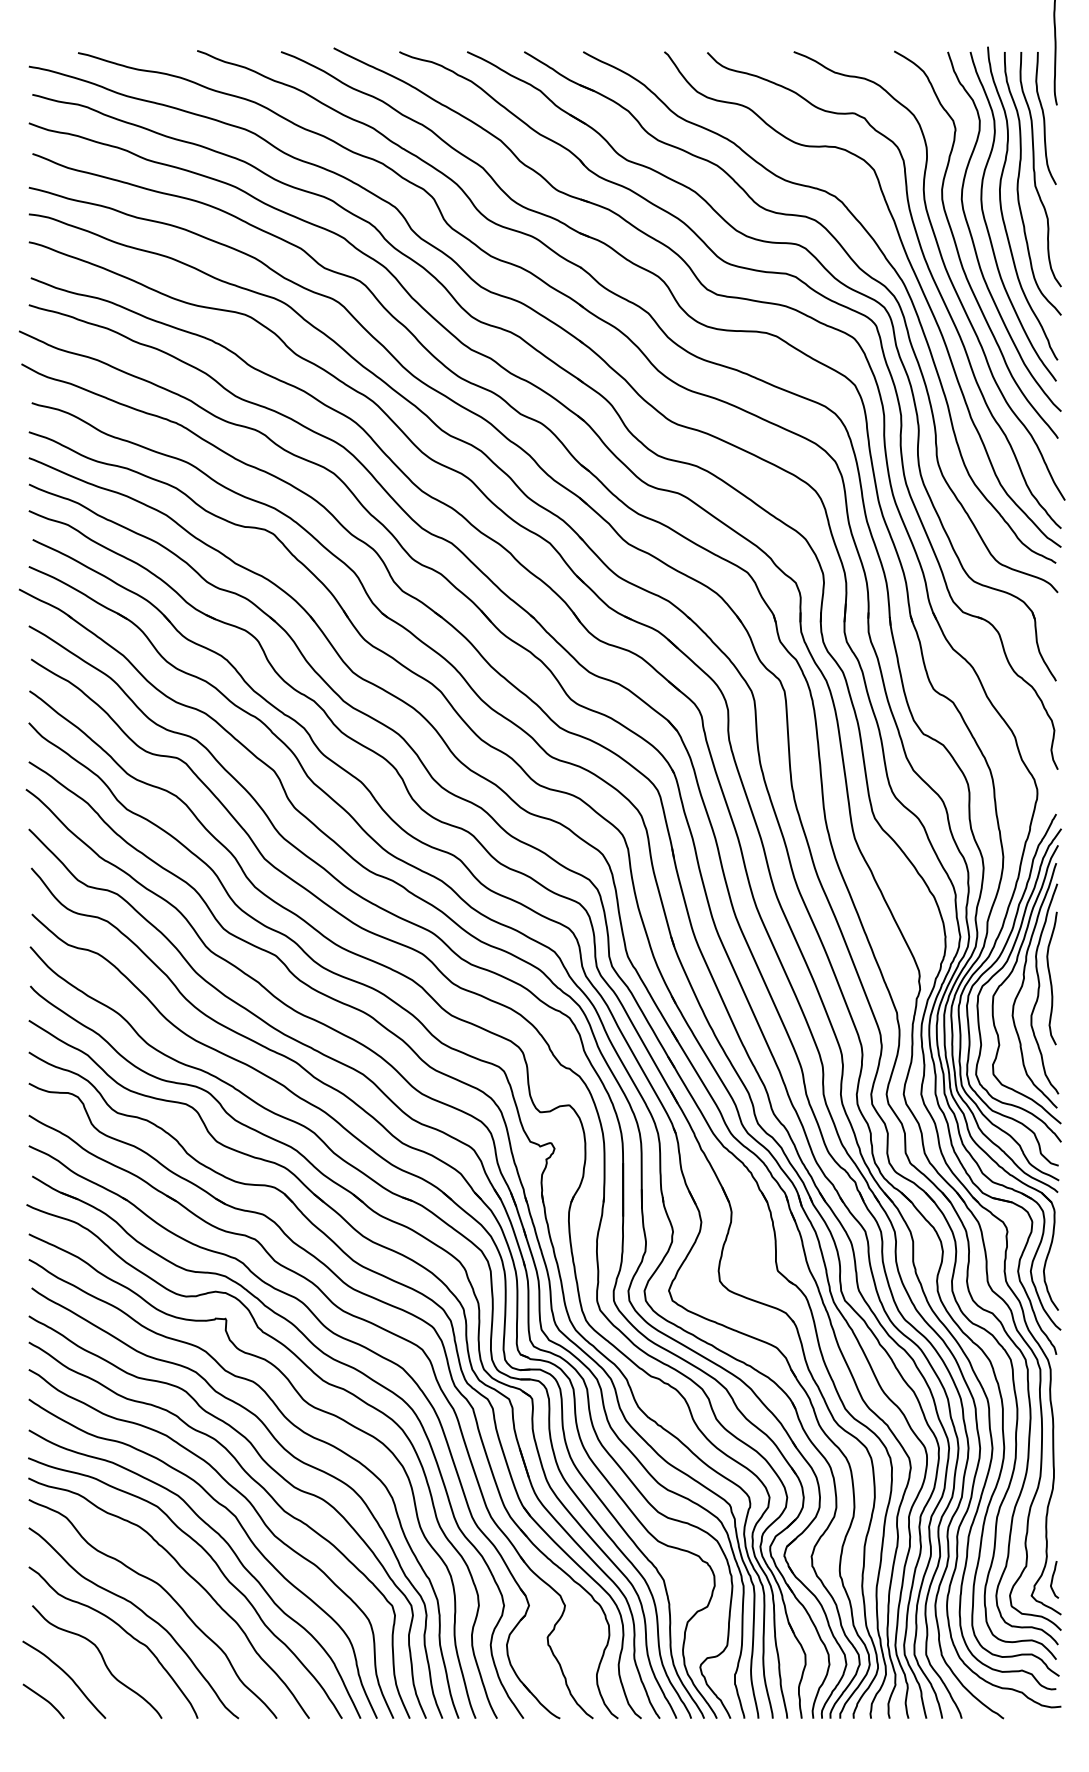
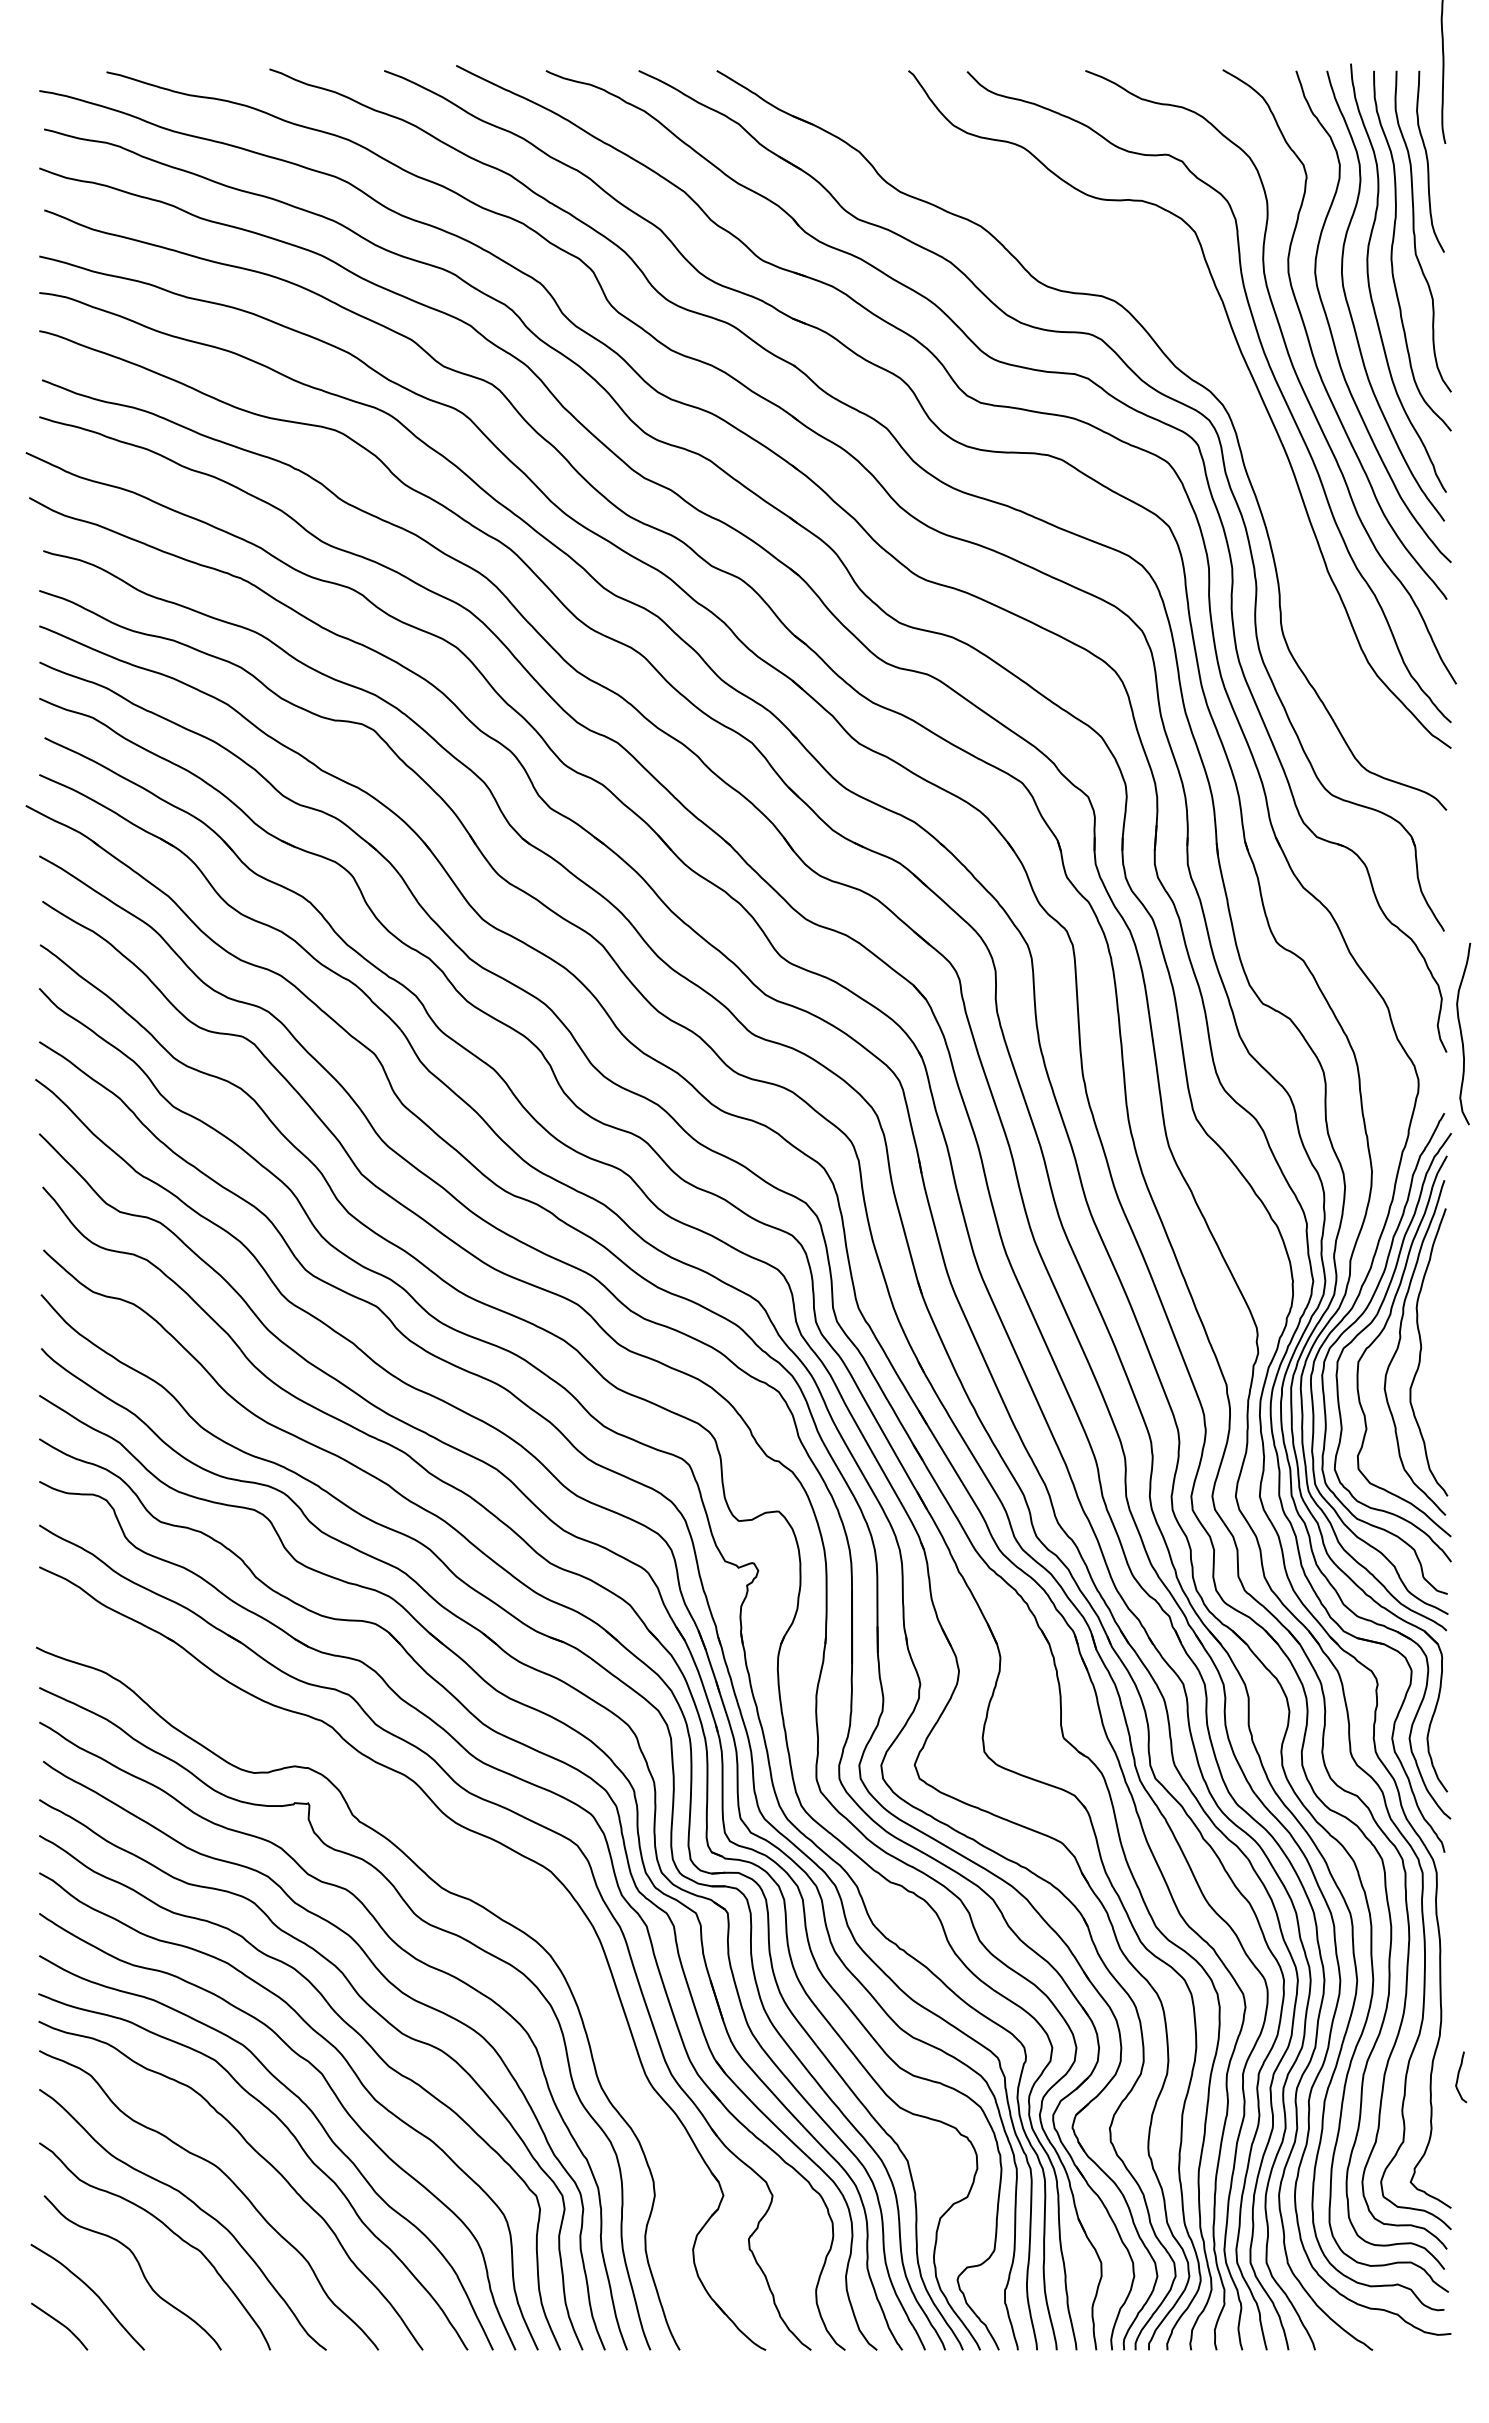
curve: (886, 260) -> (1212, 356), removed
curve: (1051, 978) -> (1462, 1033), moved
part: (331, 1359) -> (453, 1858), removed
curve: (1052, 1579) -> (1458, 2077), moved

